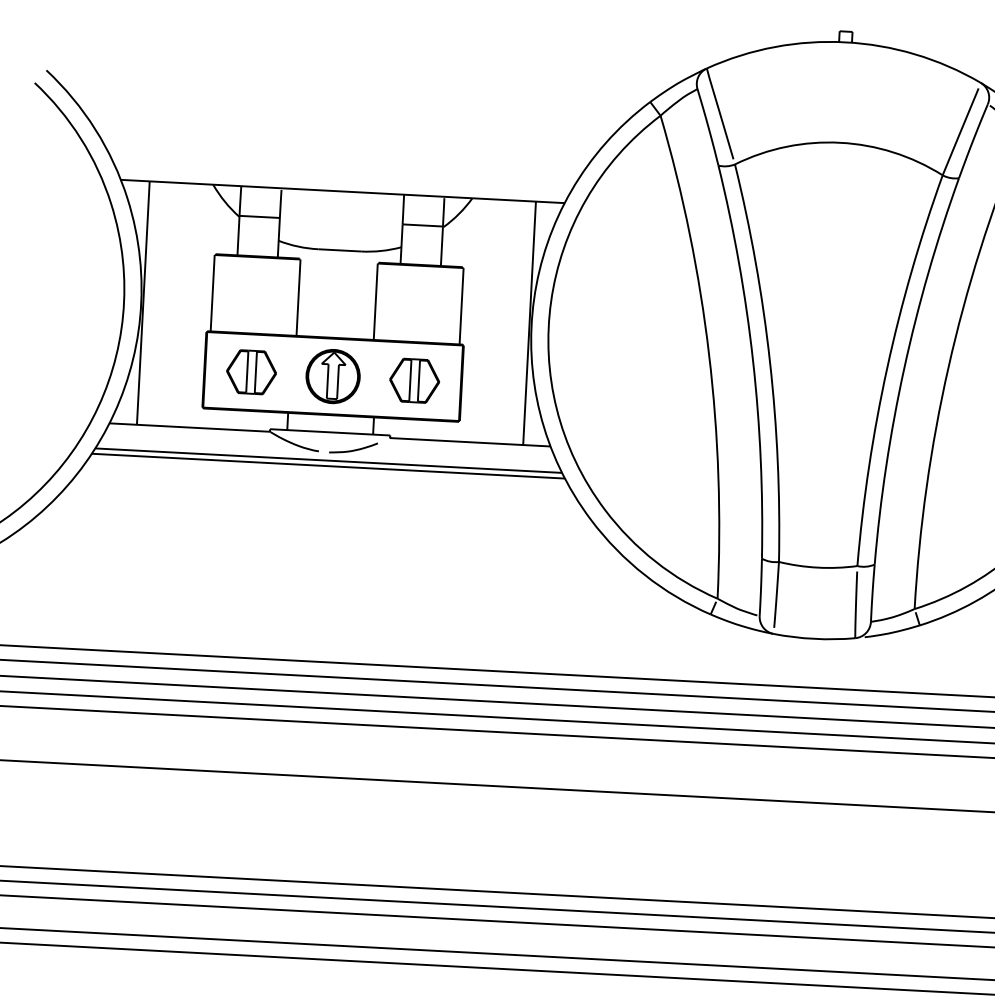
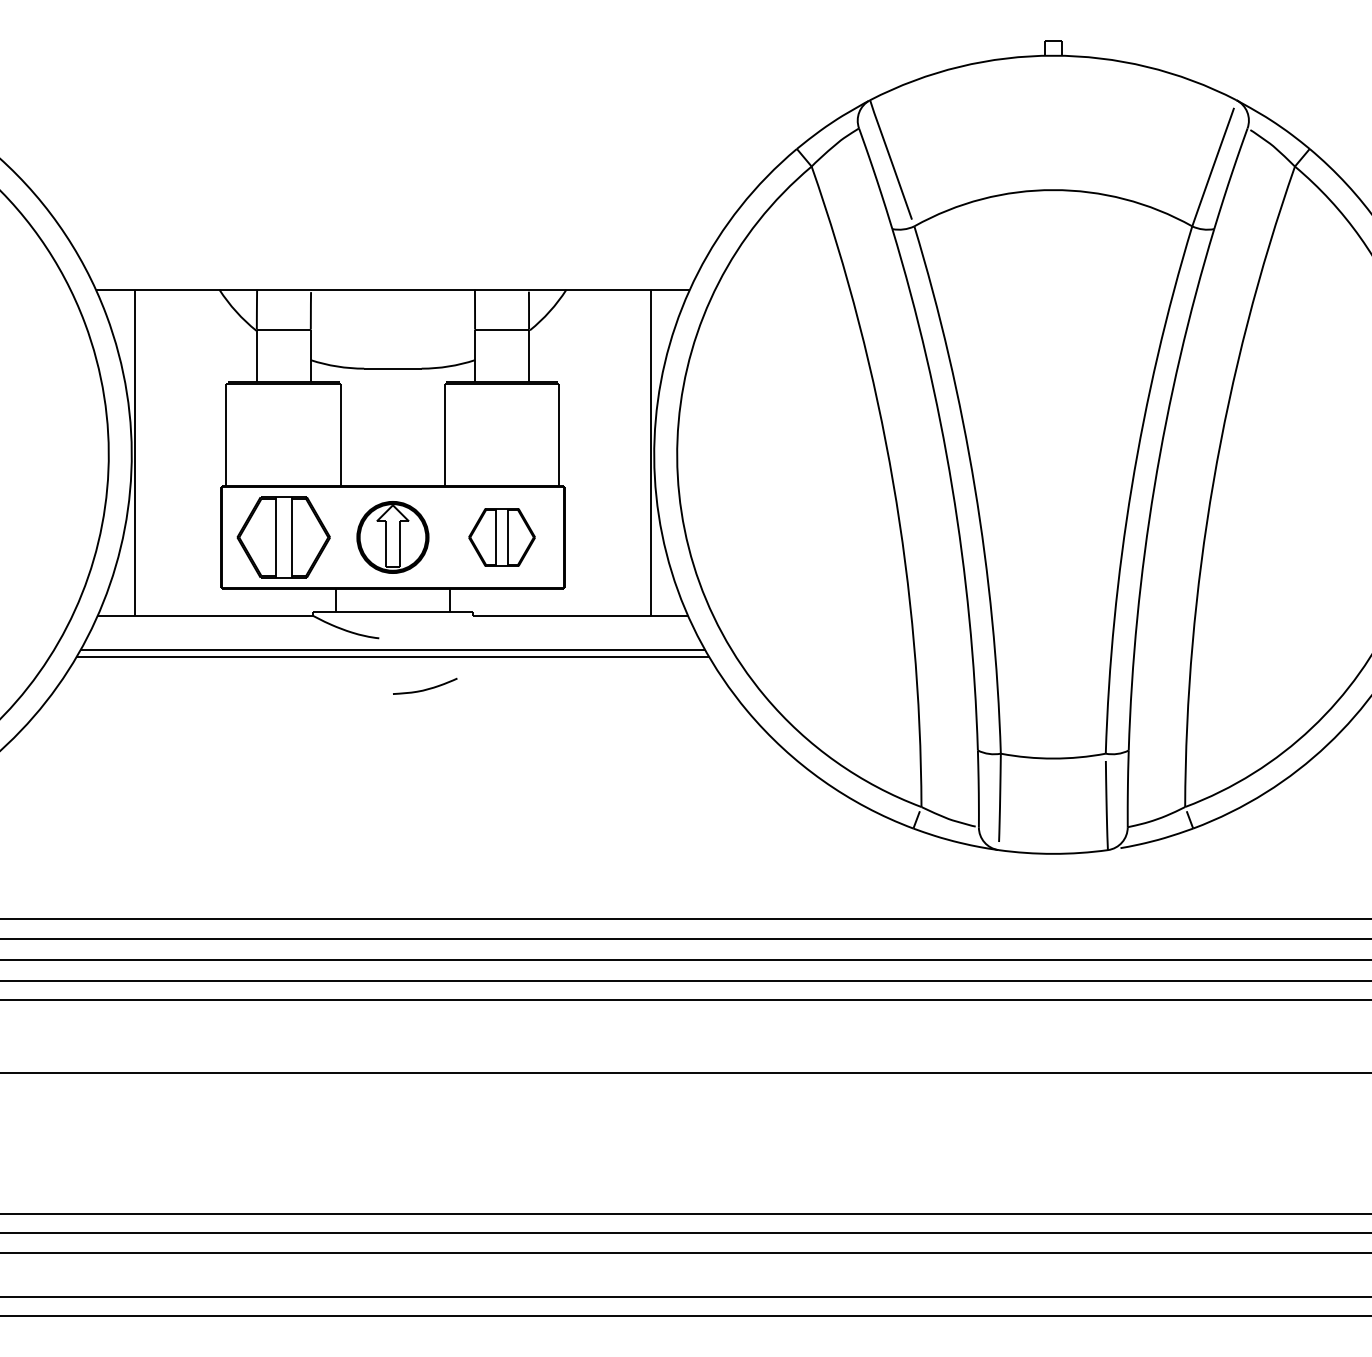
part: (251, 372) -> (283, 537), size x1.4
part: (353, 447) -> (425, 685), moved

